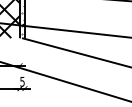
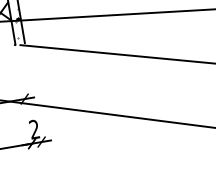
text: (22, 81) -> (34, 129), 5 -> 2

